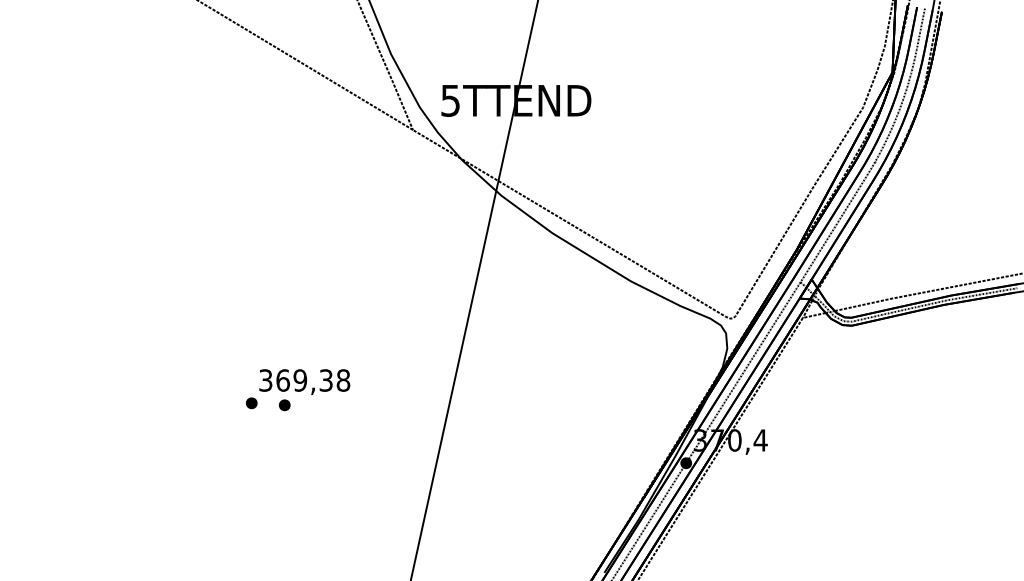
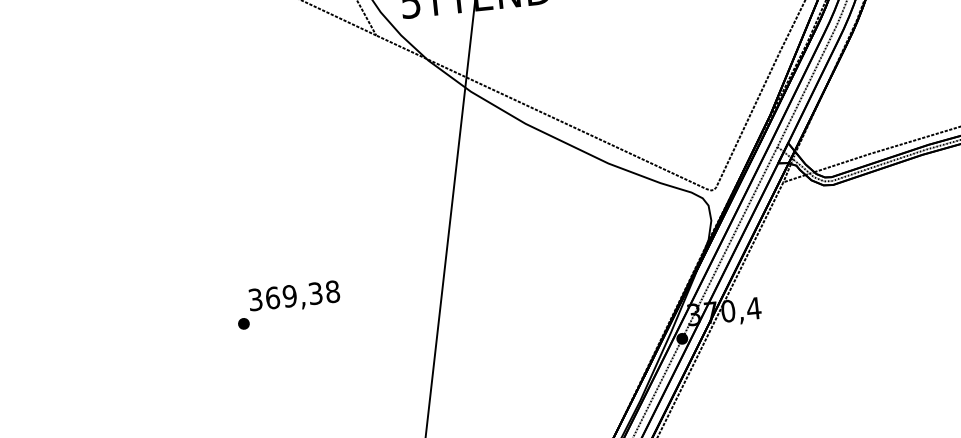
part: (284, 405) -> (276, 322), removed

